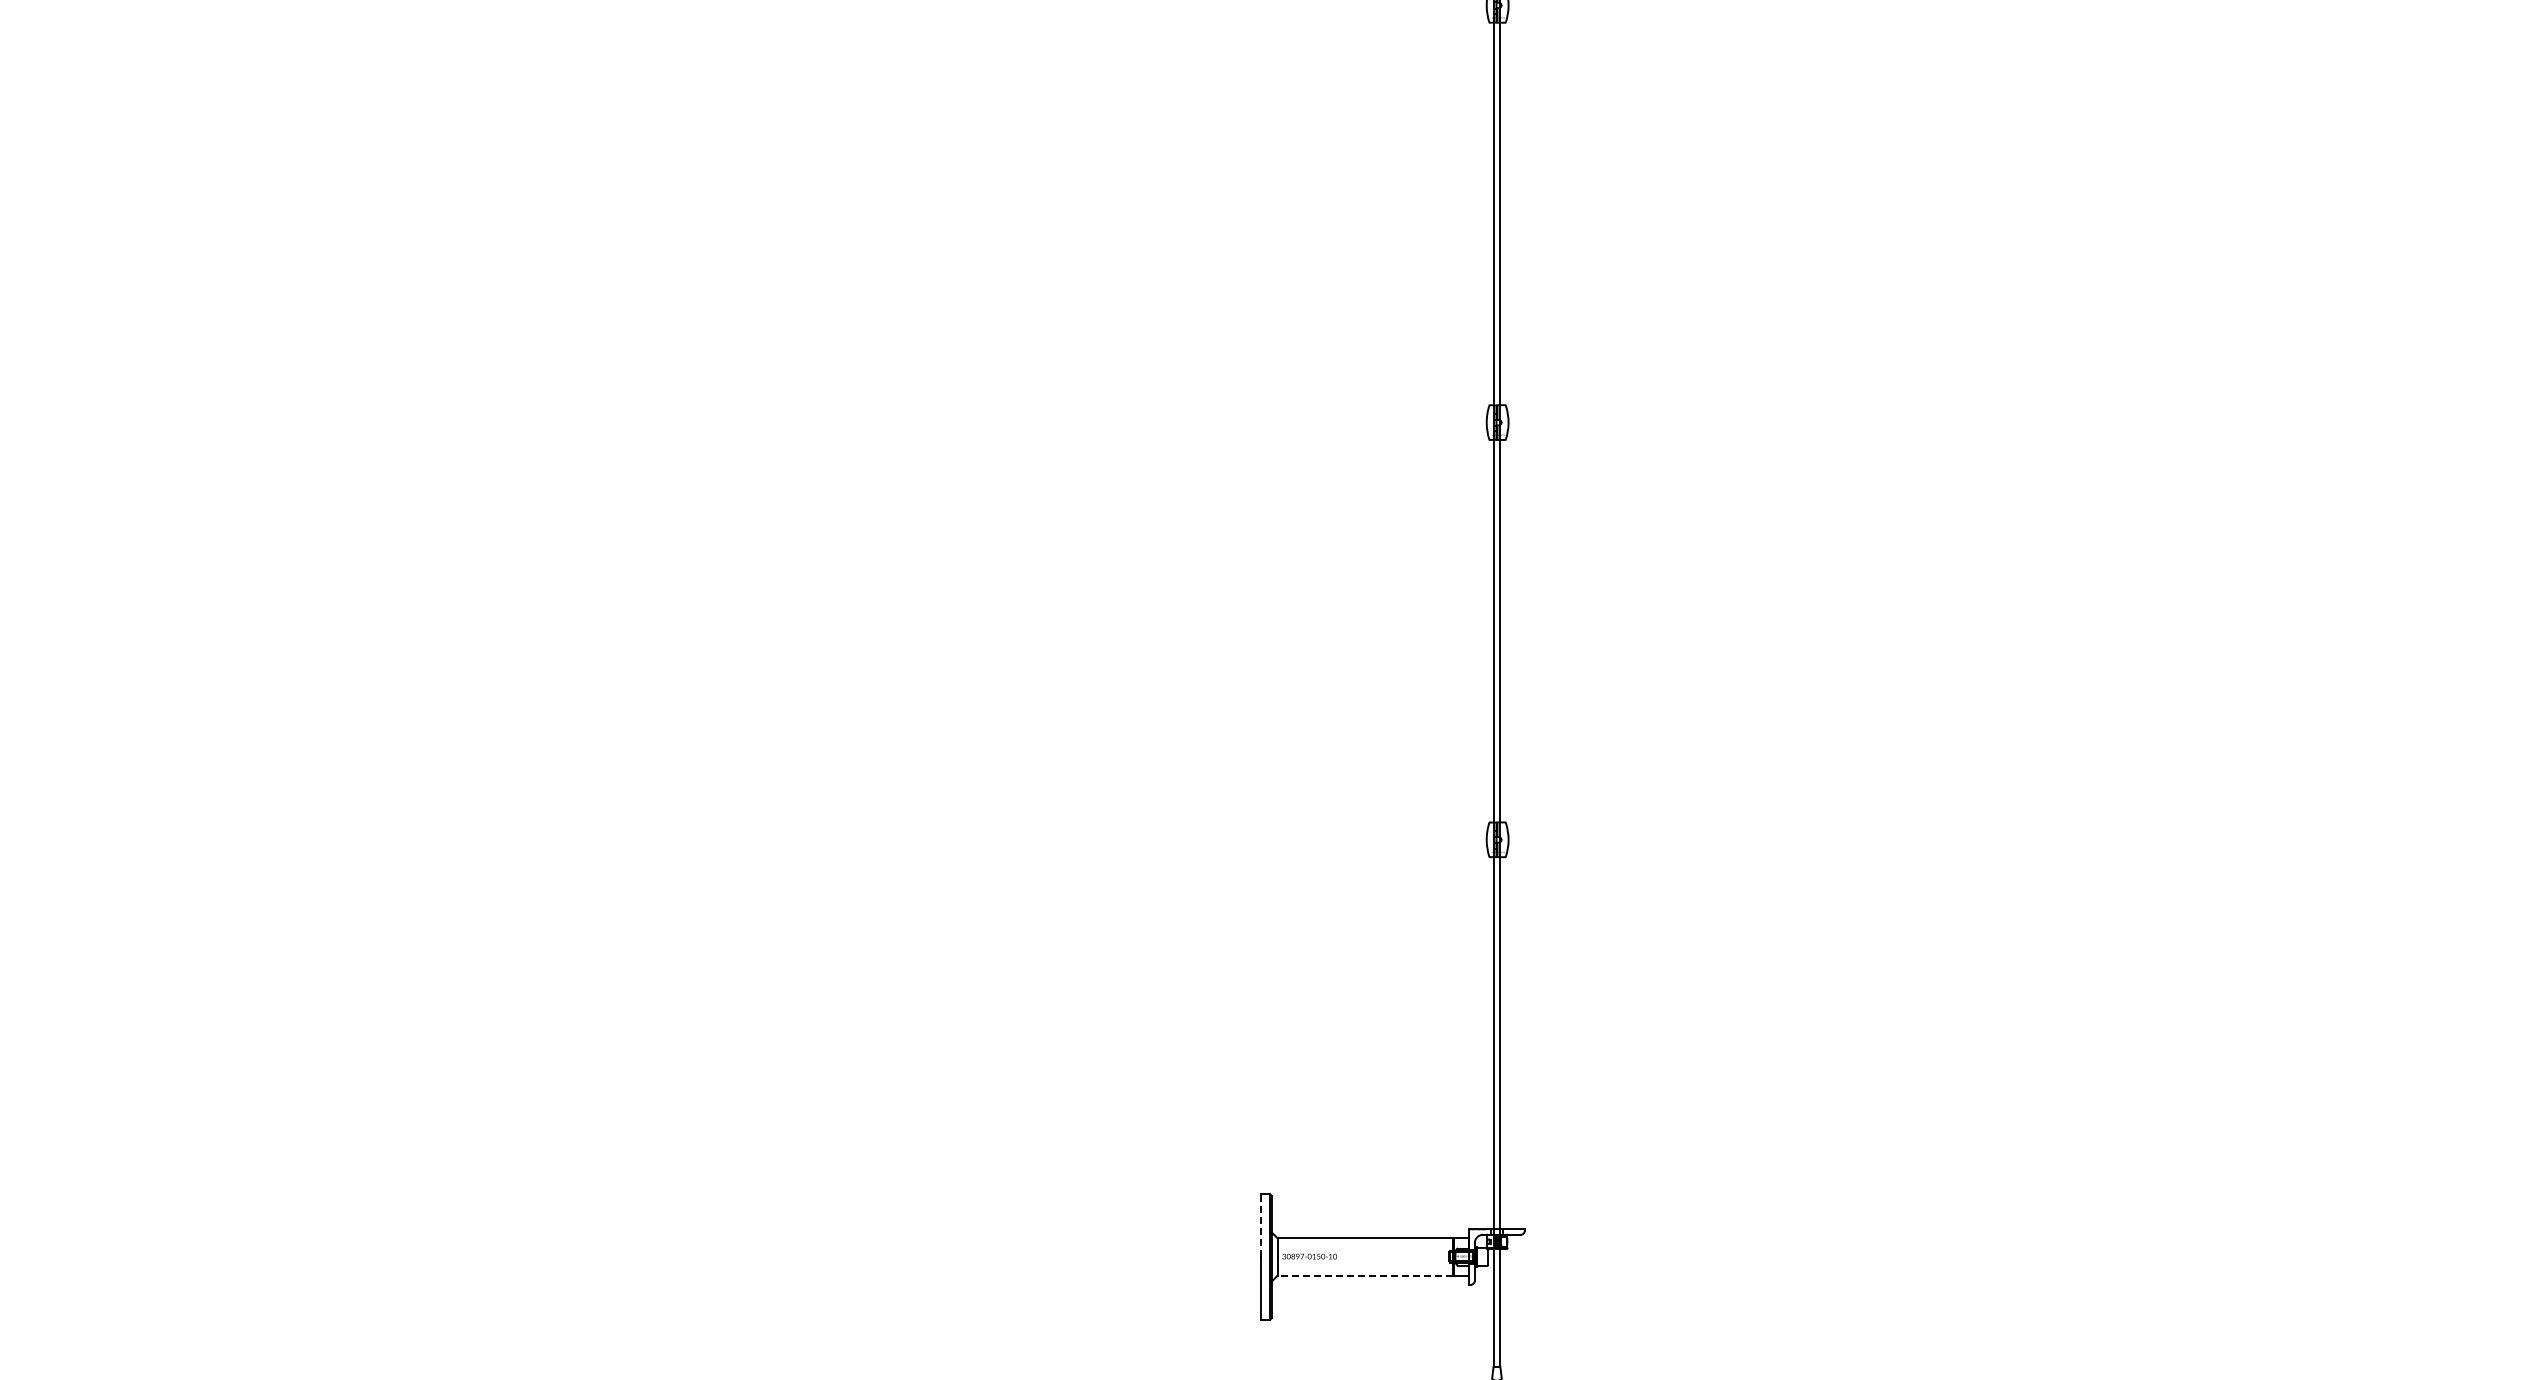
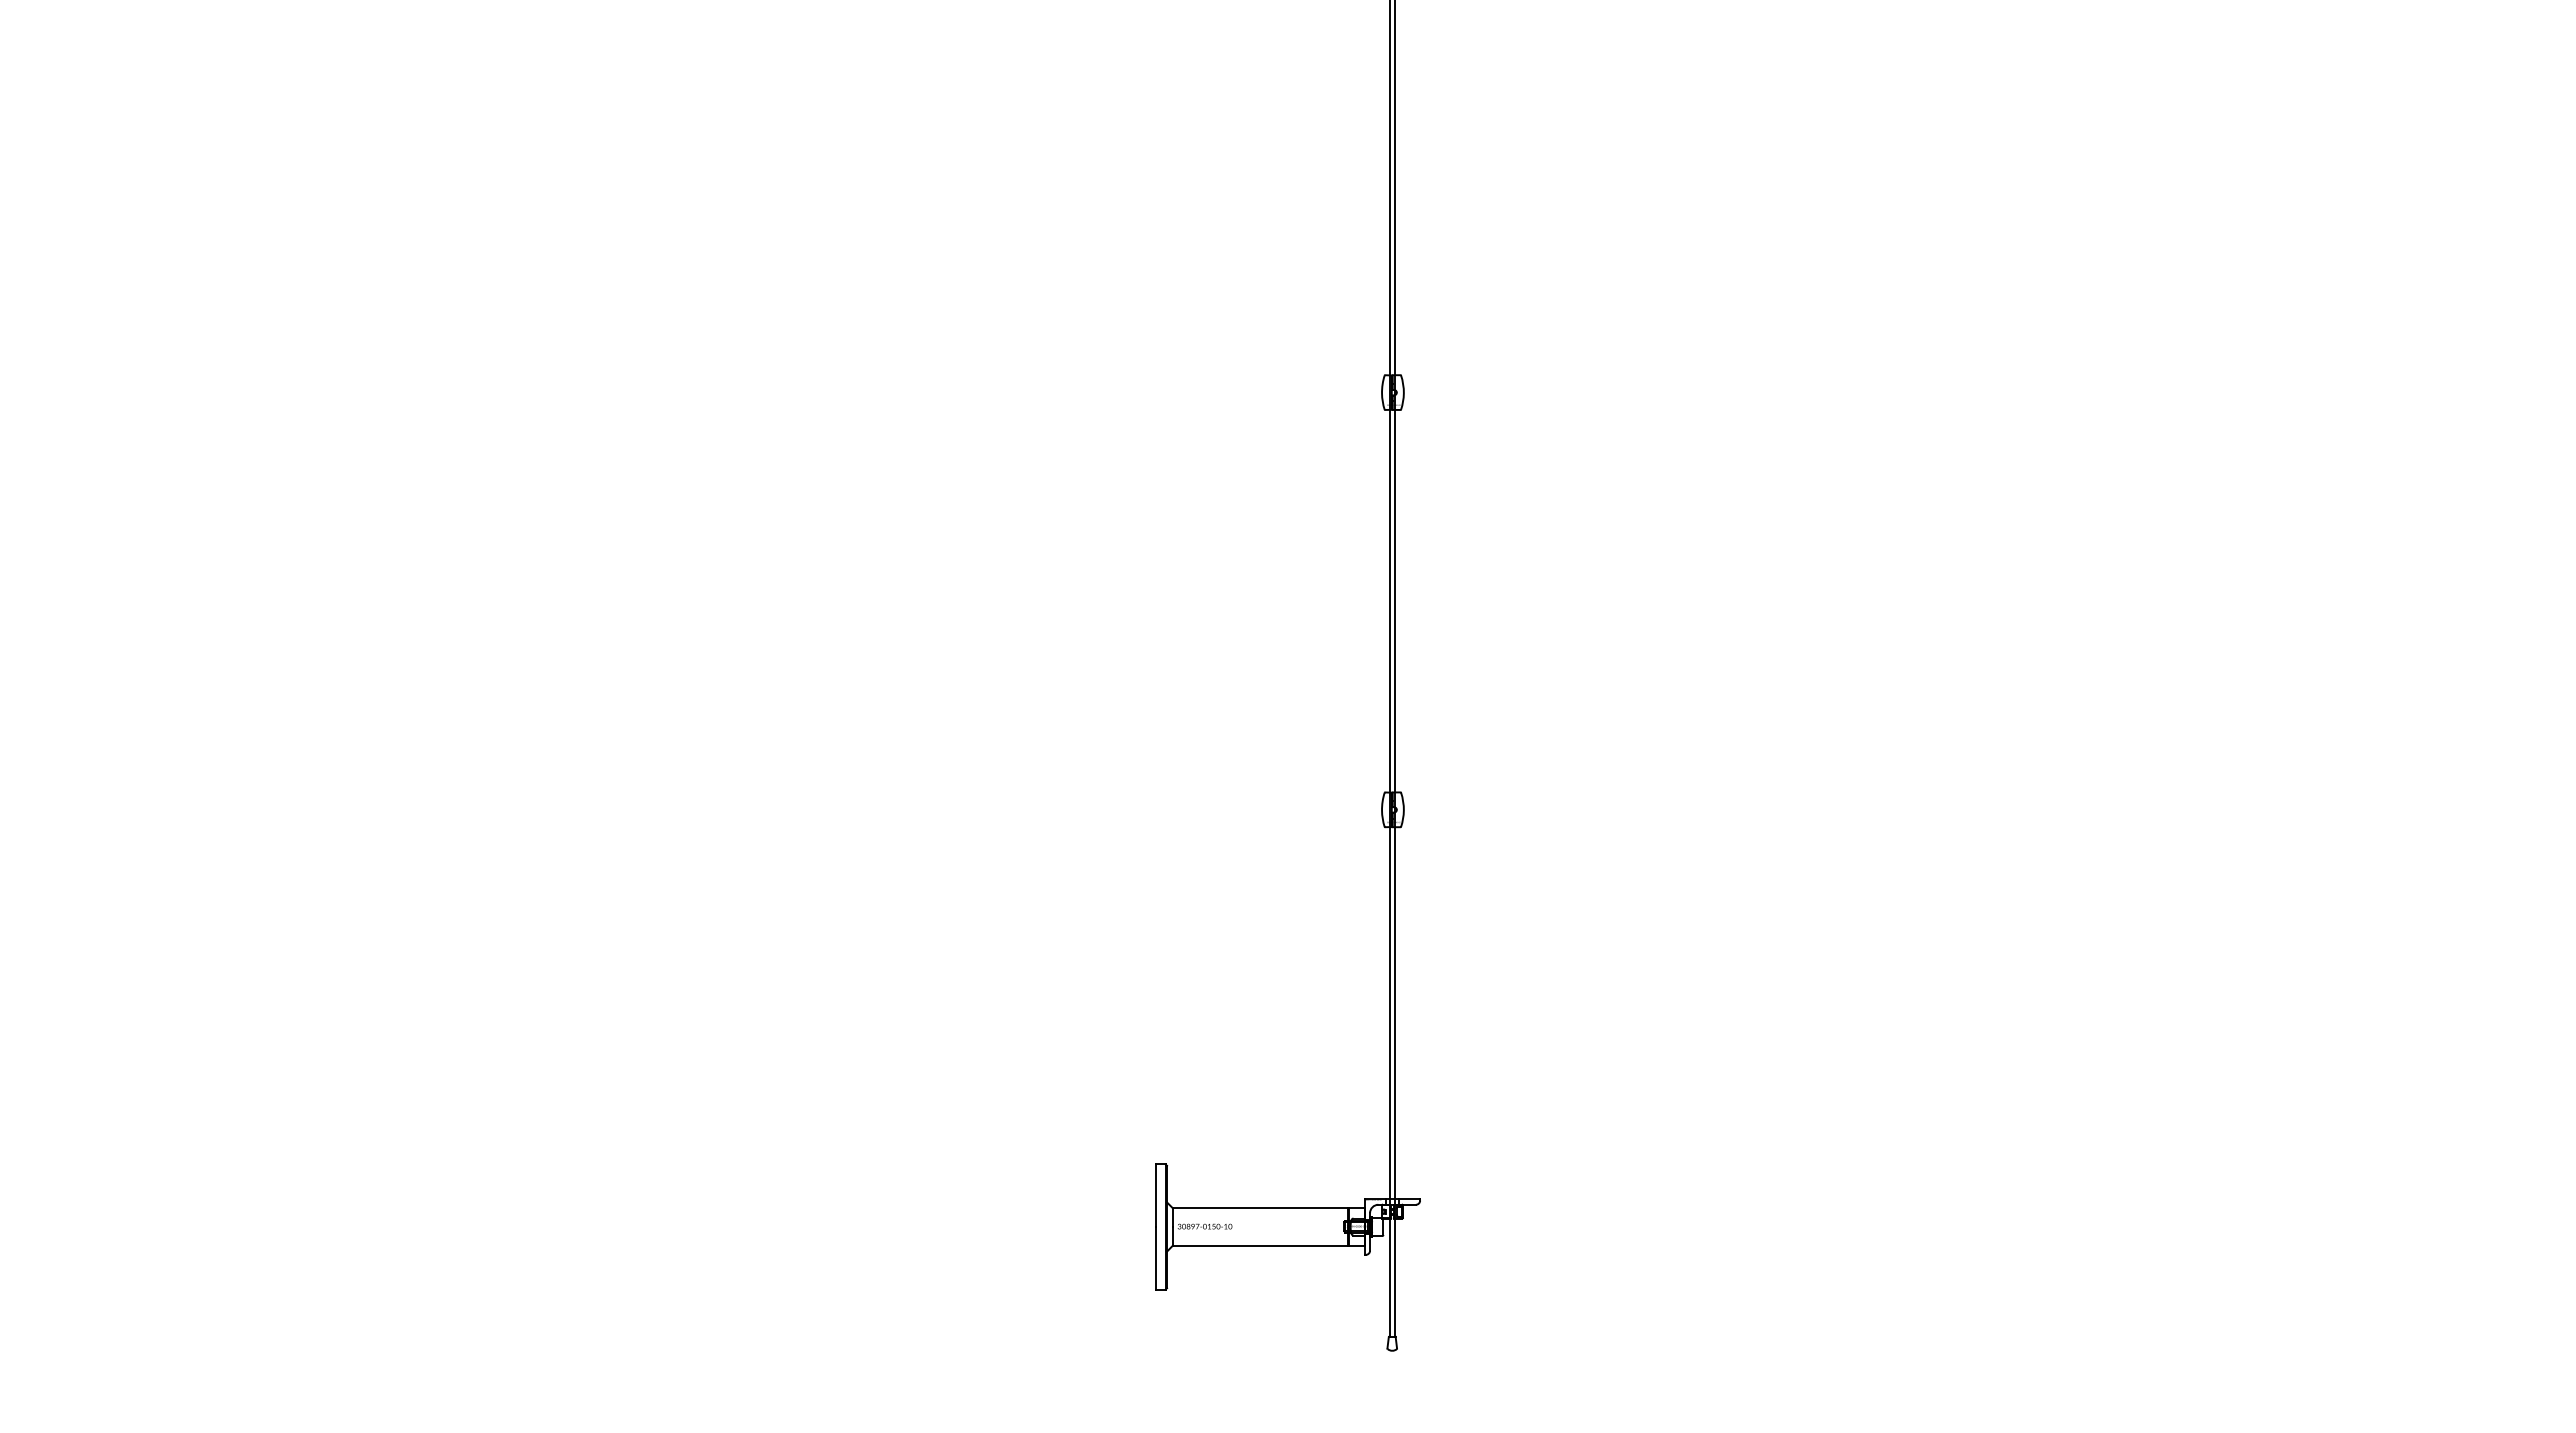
line: (1260, 1225) -> (1155, 1195), dashed -> solid
line: (1364, 1275) -> (1259, 1245), dashed -> solid

